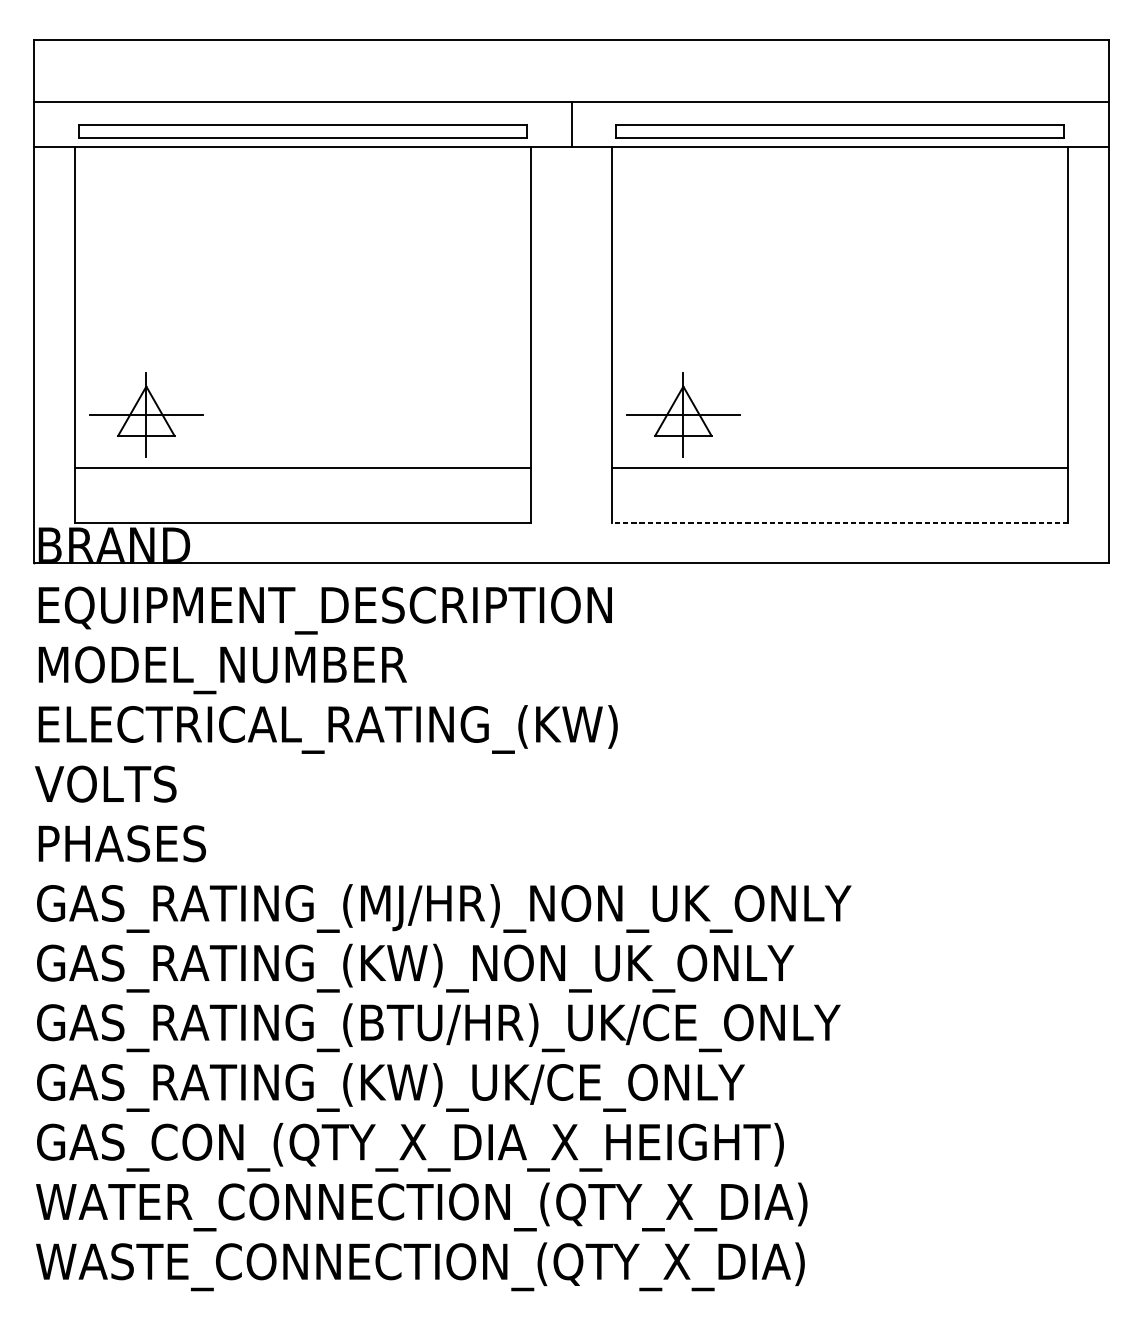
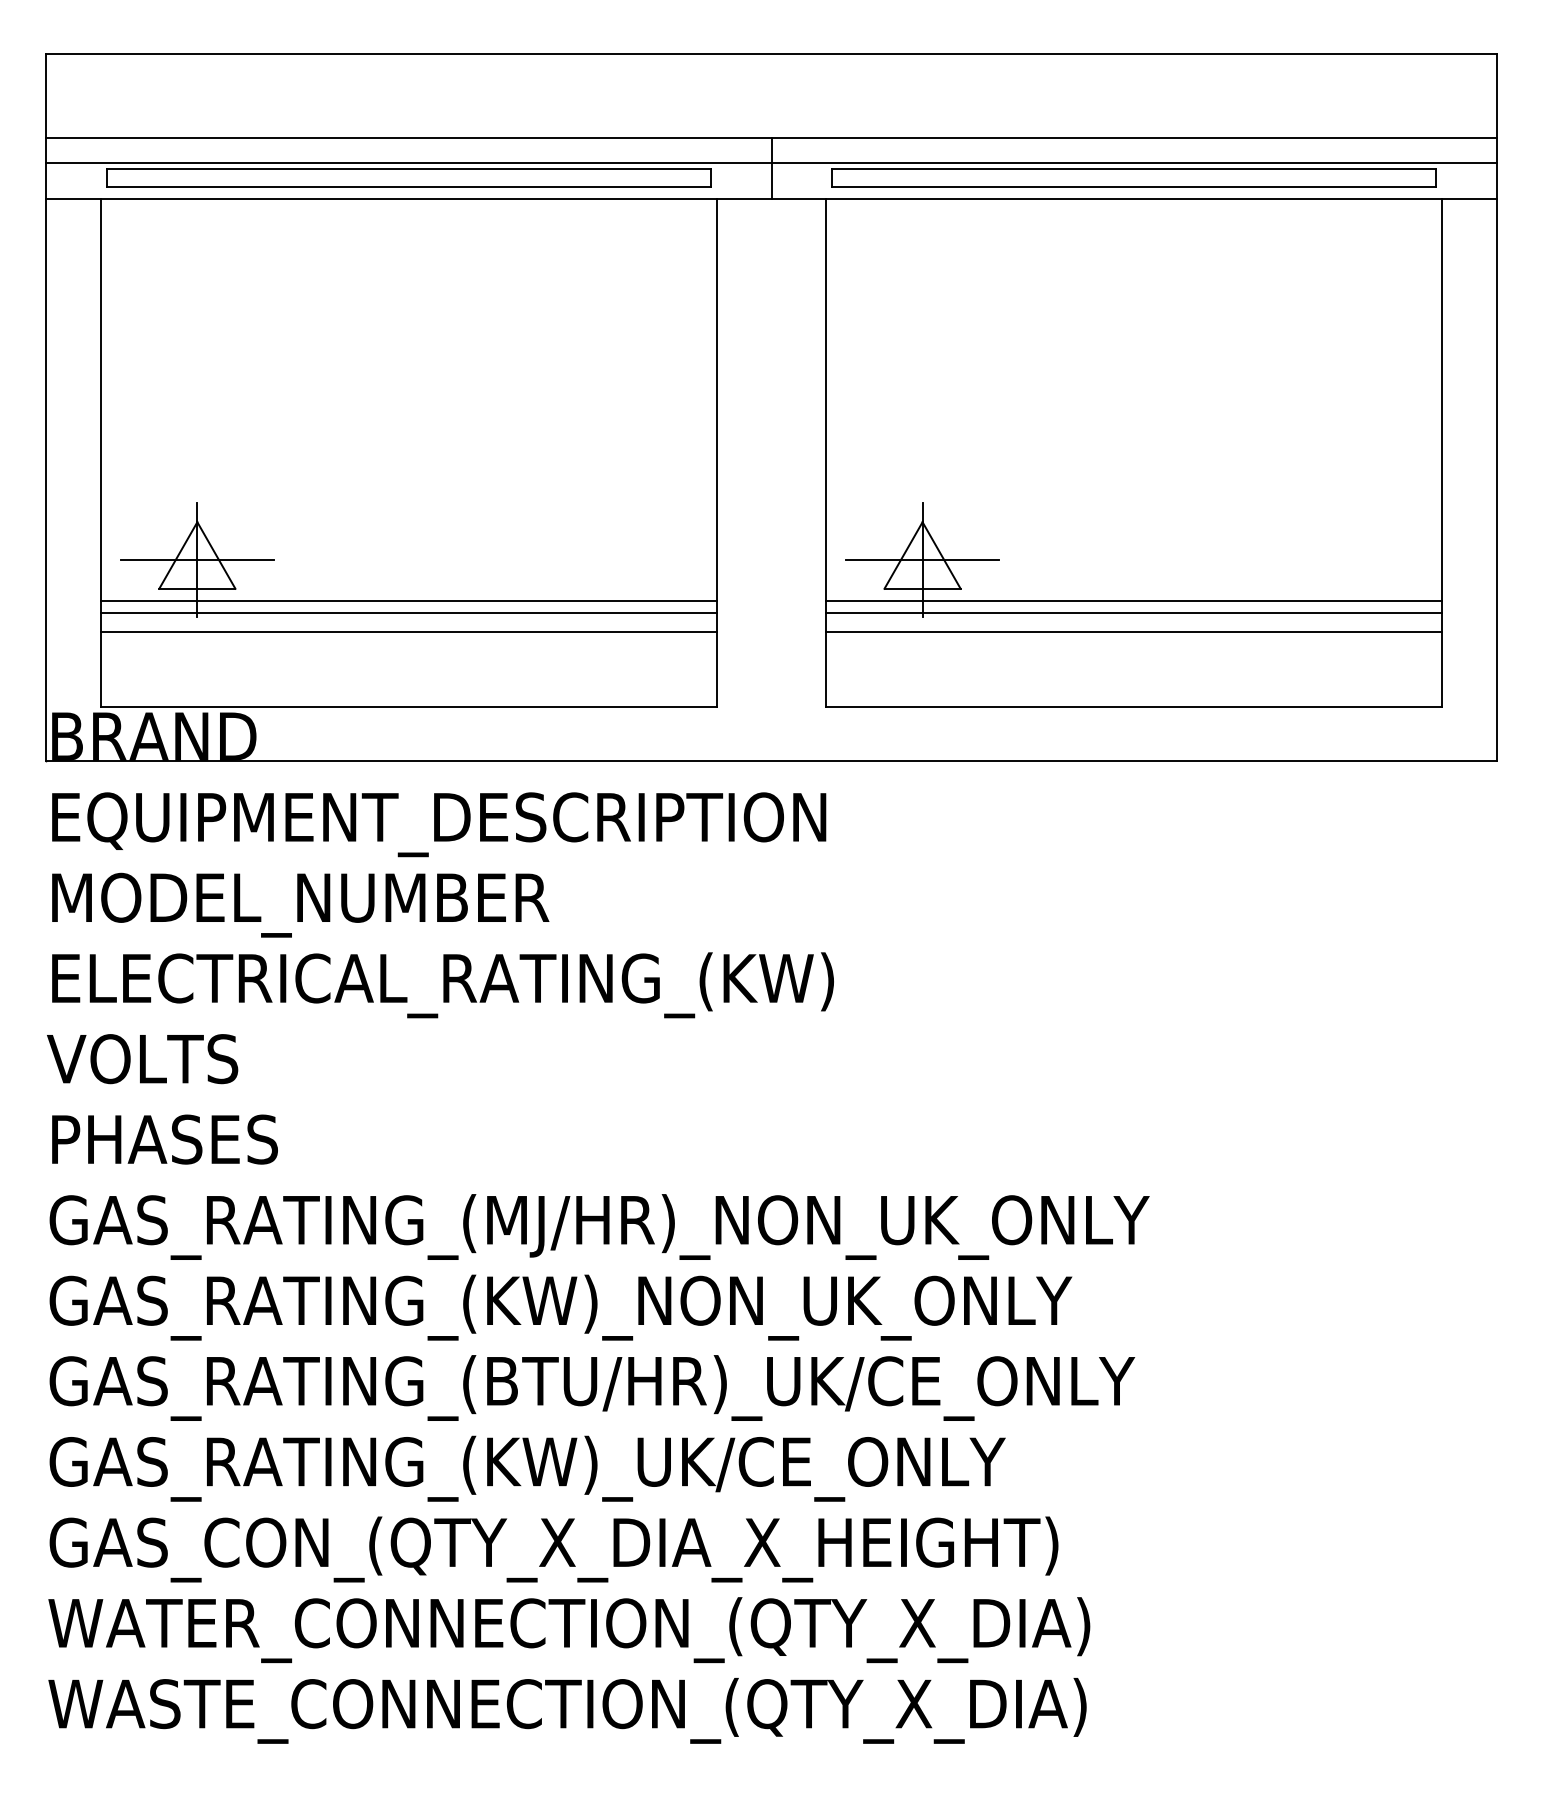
line: (571, 120) -> (771, 162), added
line: (302, 445) -> (408, 601), added
line: (839, 445) -> (1133, 601), added
line: (302, 454) -> (408, 613), added
line: (839, 454) -> (1133, 613), added
line: (839, 523) -> (1133, 706), dashed -> solid

